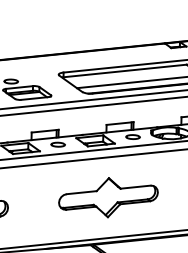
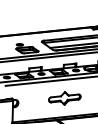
part: (107, 197) -> (64, 98), size x0.7

